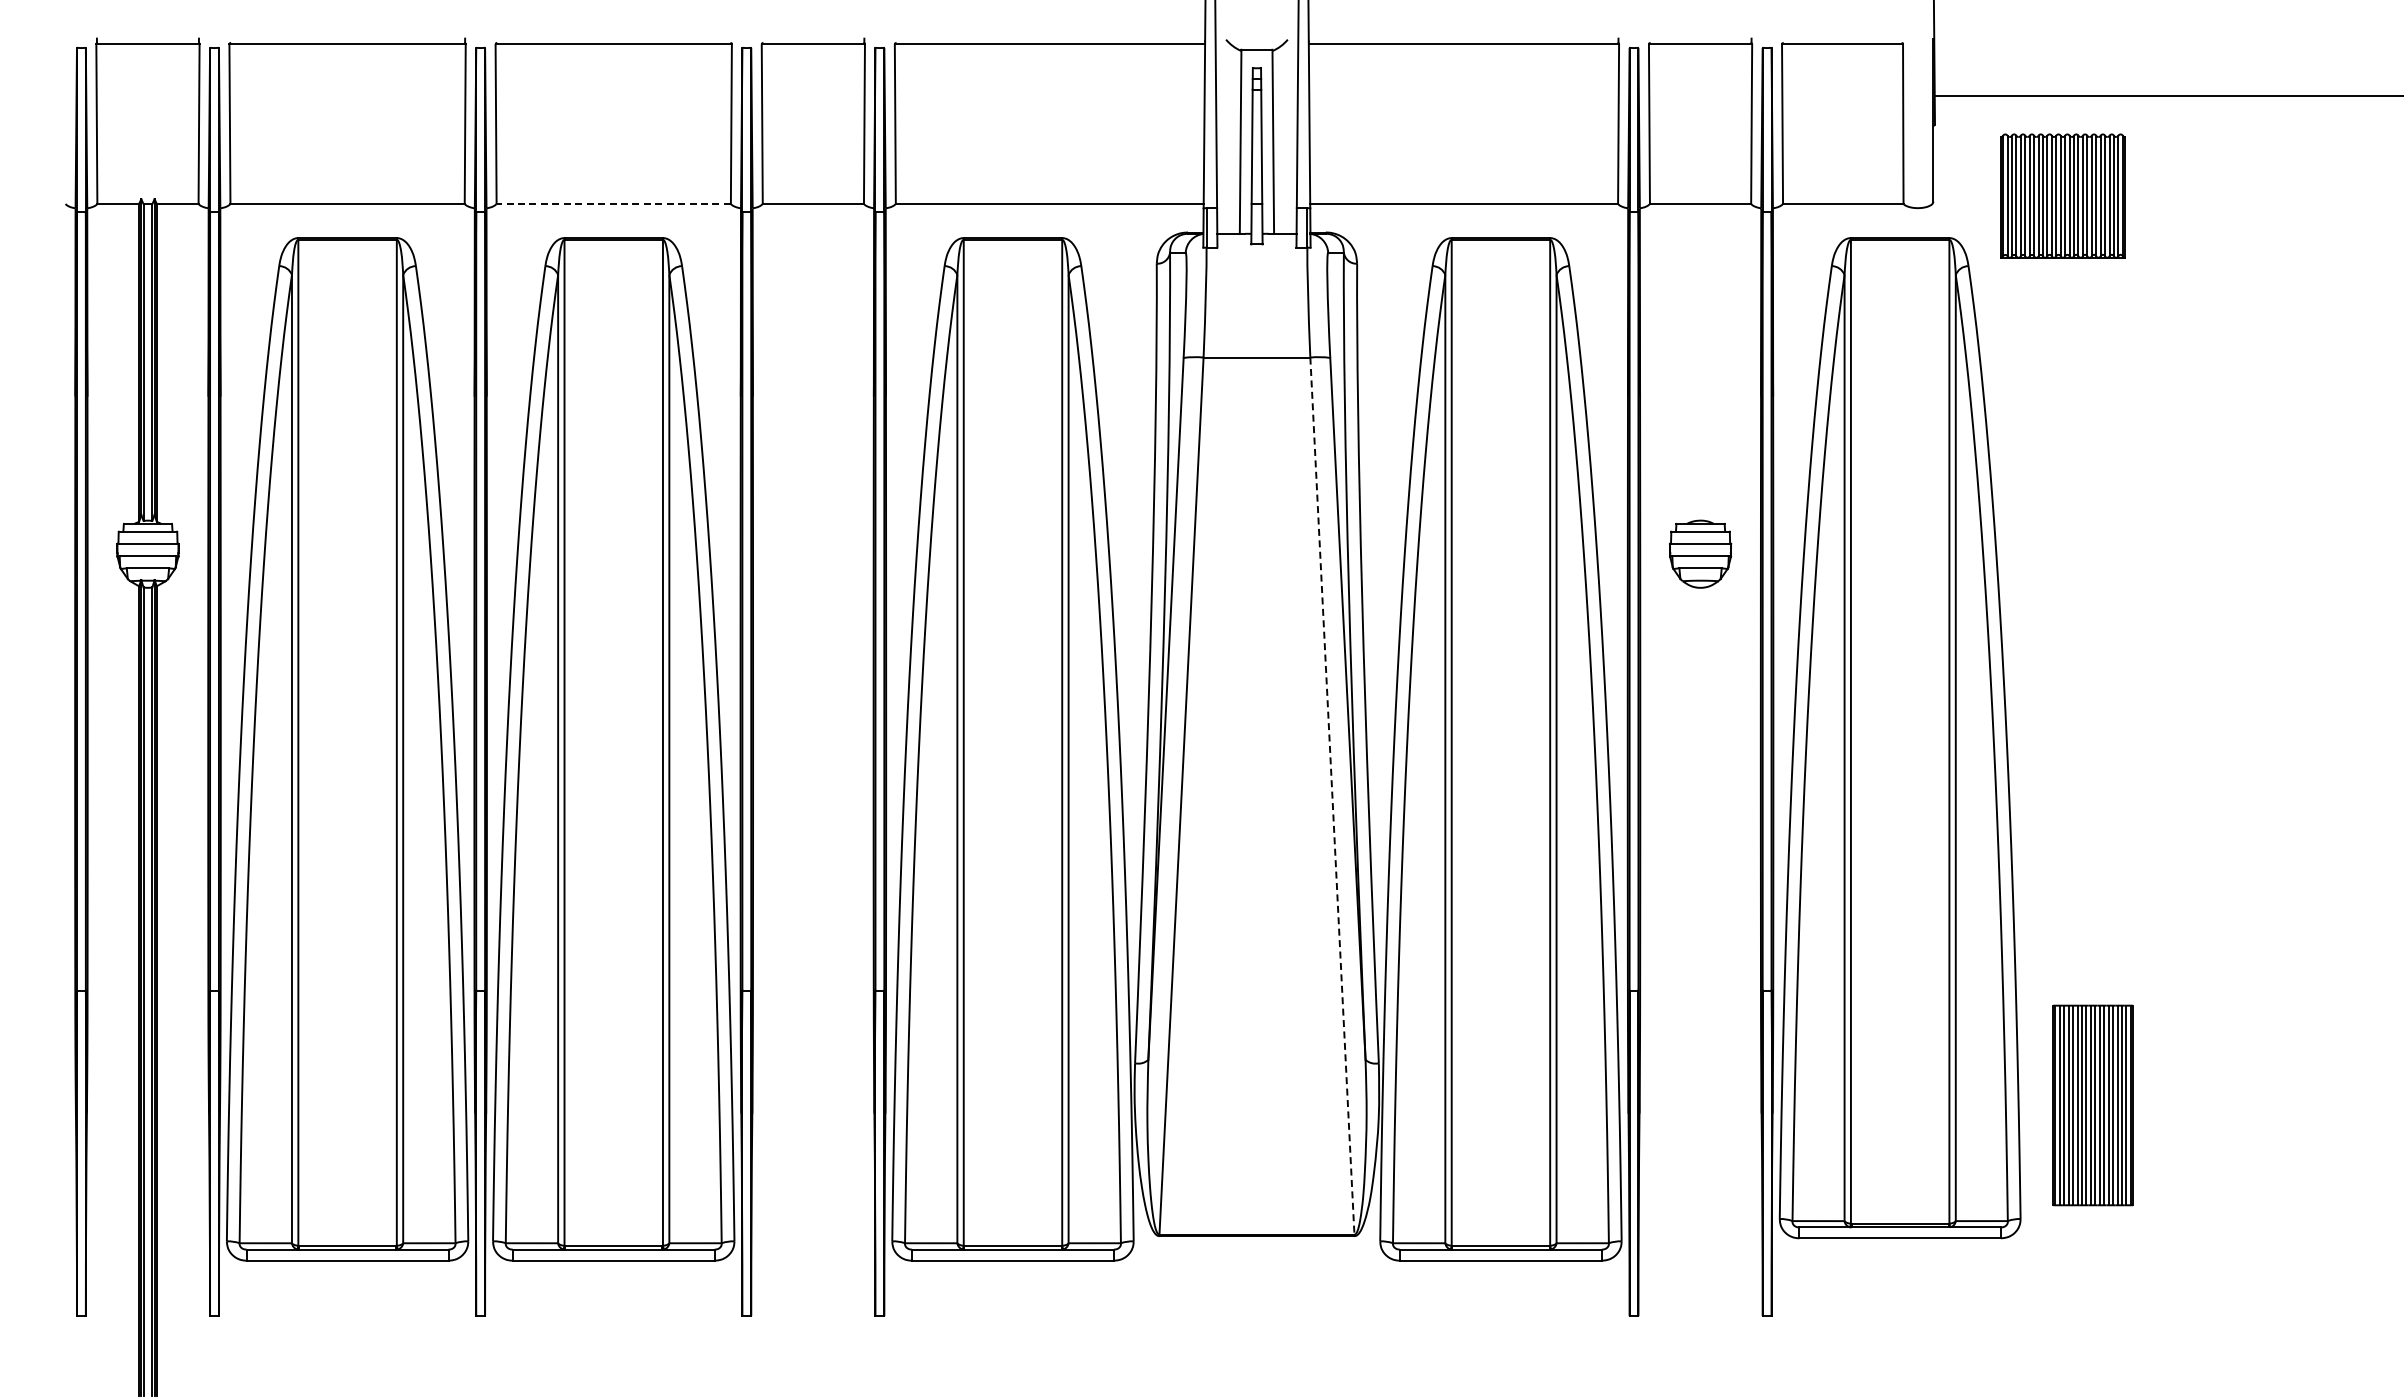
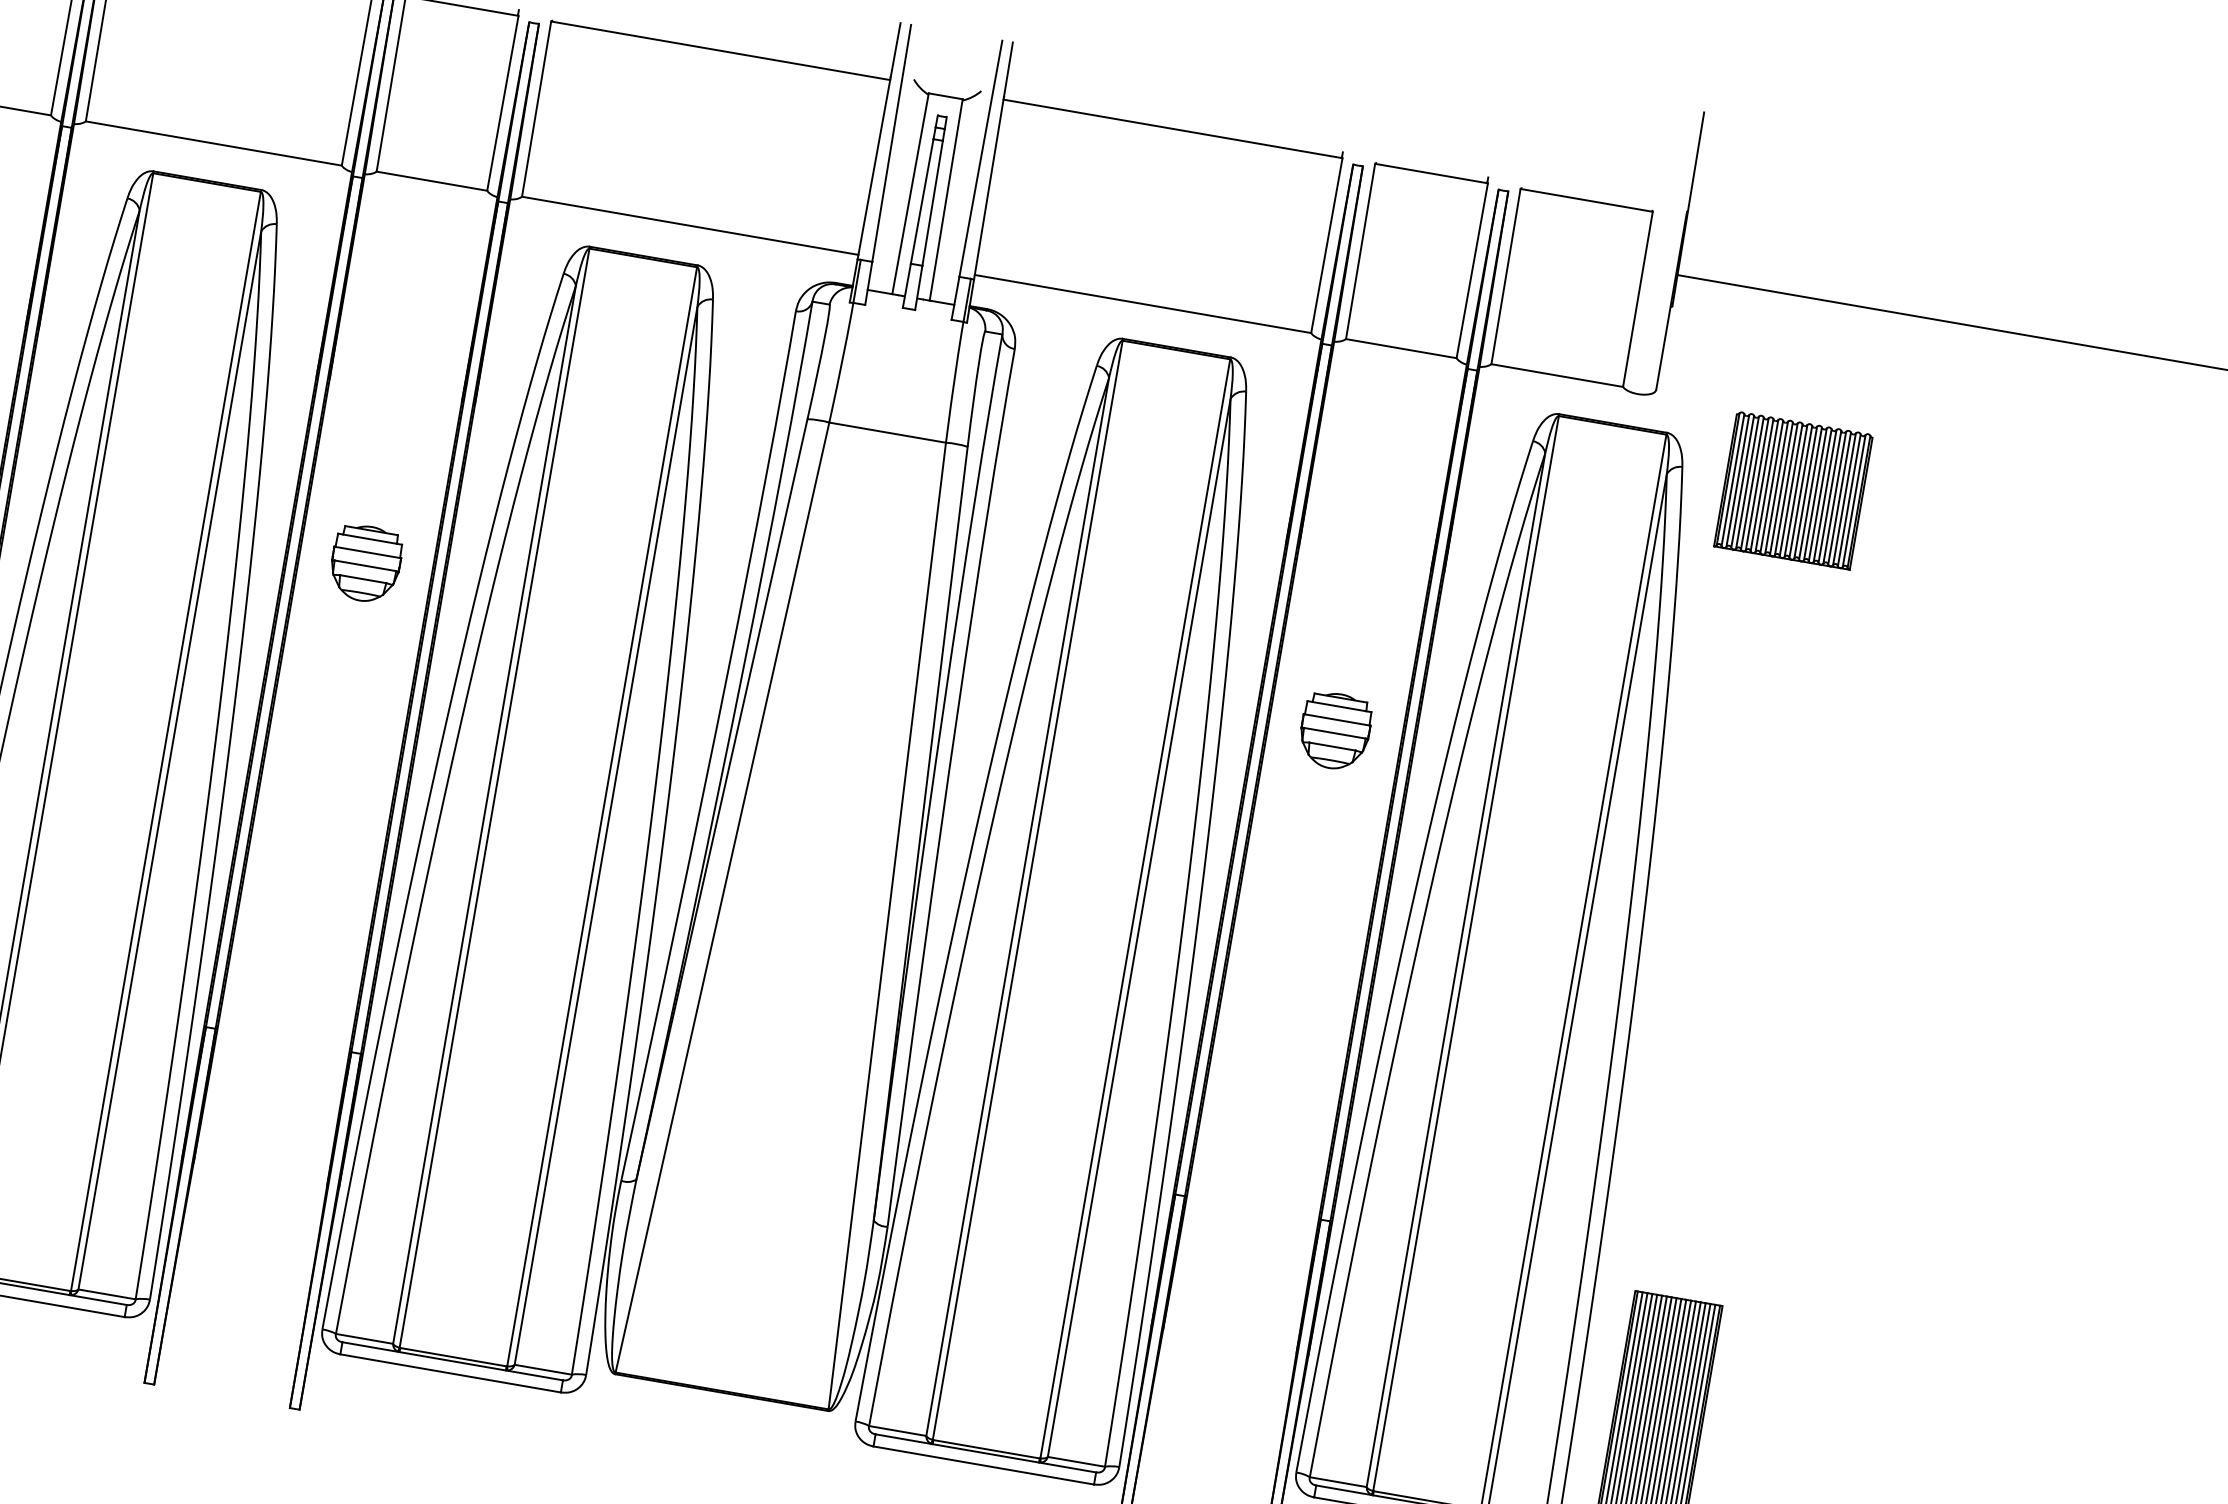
part: (2062, 195) -> (1793, 489), moved
line: (613, 204) -> (213, 143), dashed -> solid
part: (812, 553) -> (365, 562), added
line: (1332, 796) -> (887, 926), dashed -> solid

